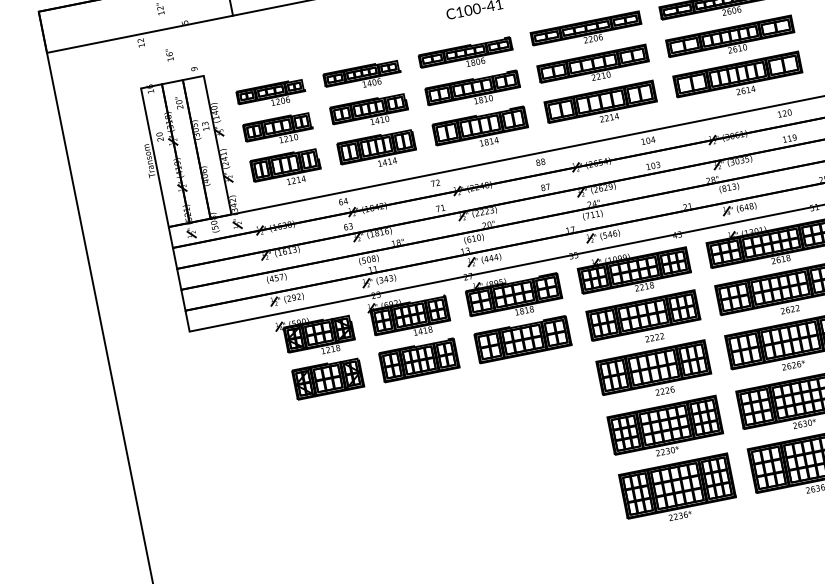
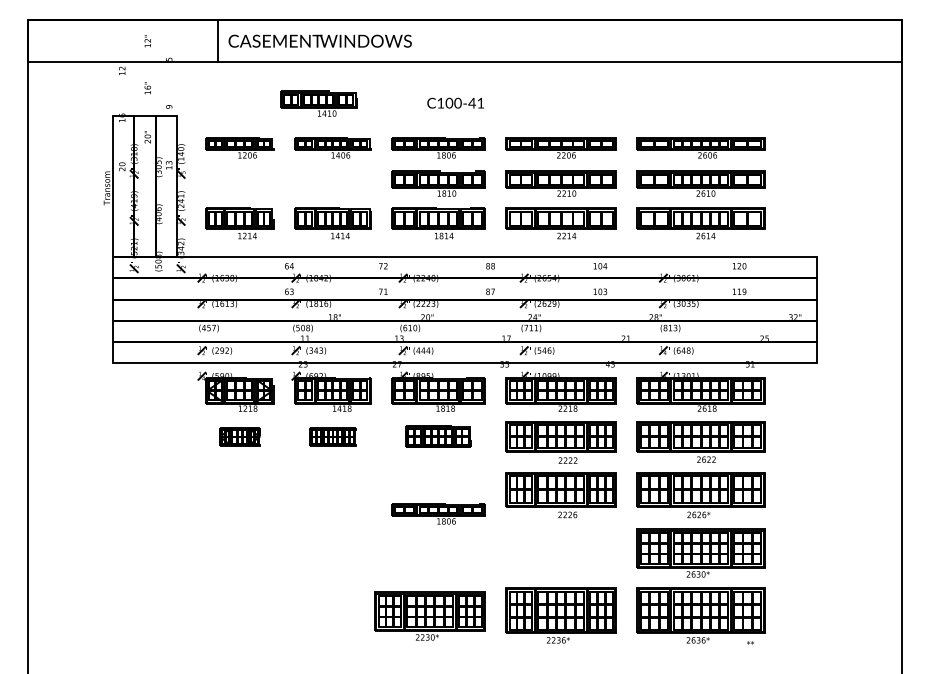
part: (369, 112) -> (318, 103), moved
part: (278, 130) -> (239, 183), removed
part: (522, 339) -> (438, 436), size x0.7
part: (419, 360) -> (332, 436), size x0.6
part: (327, 378) -> (239, 436), size x0.6
part: (538, 414) -> (438, 513), added
part: (665, 429) -> (429, 615), moved

